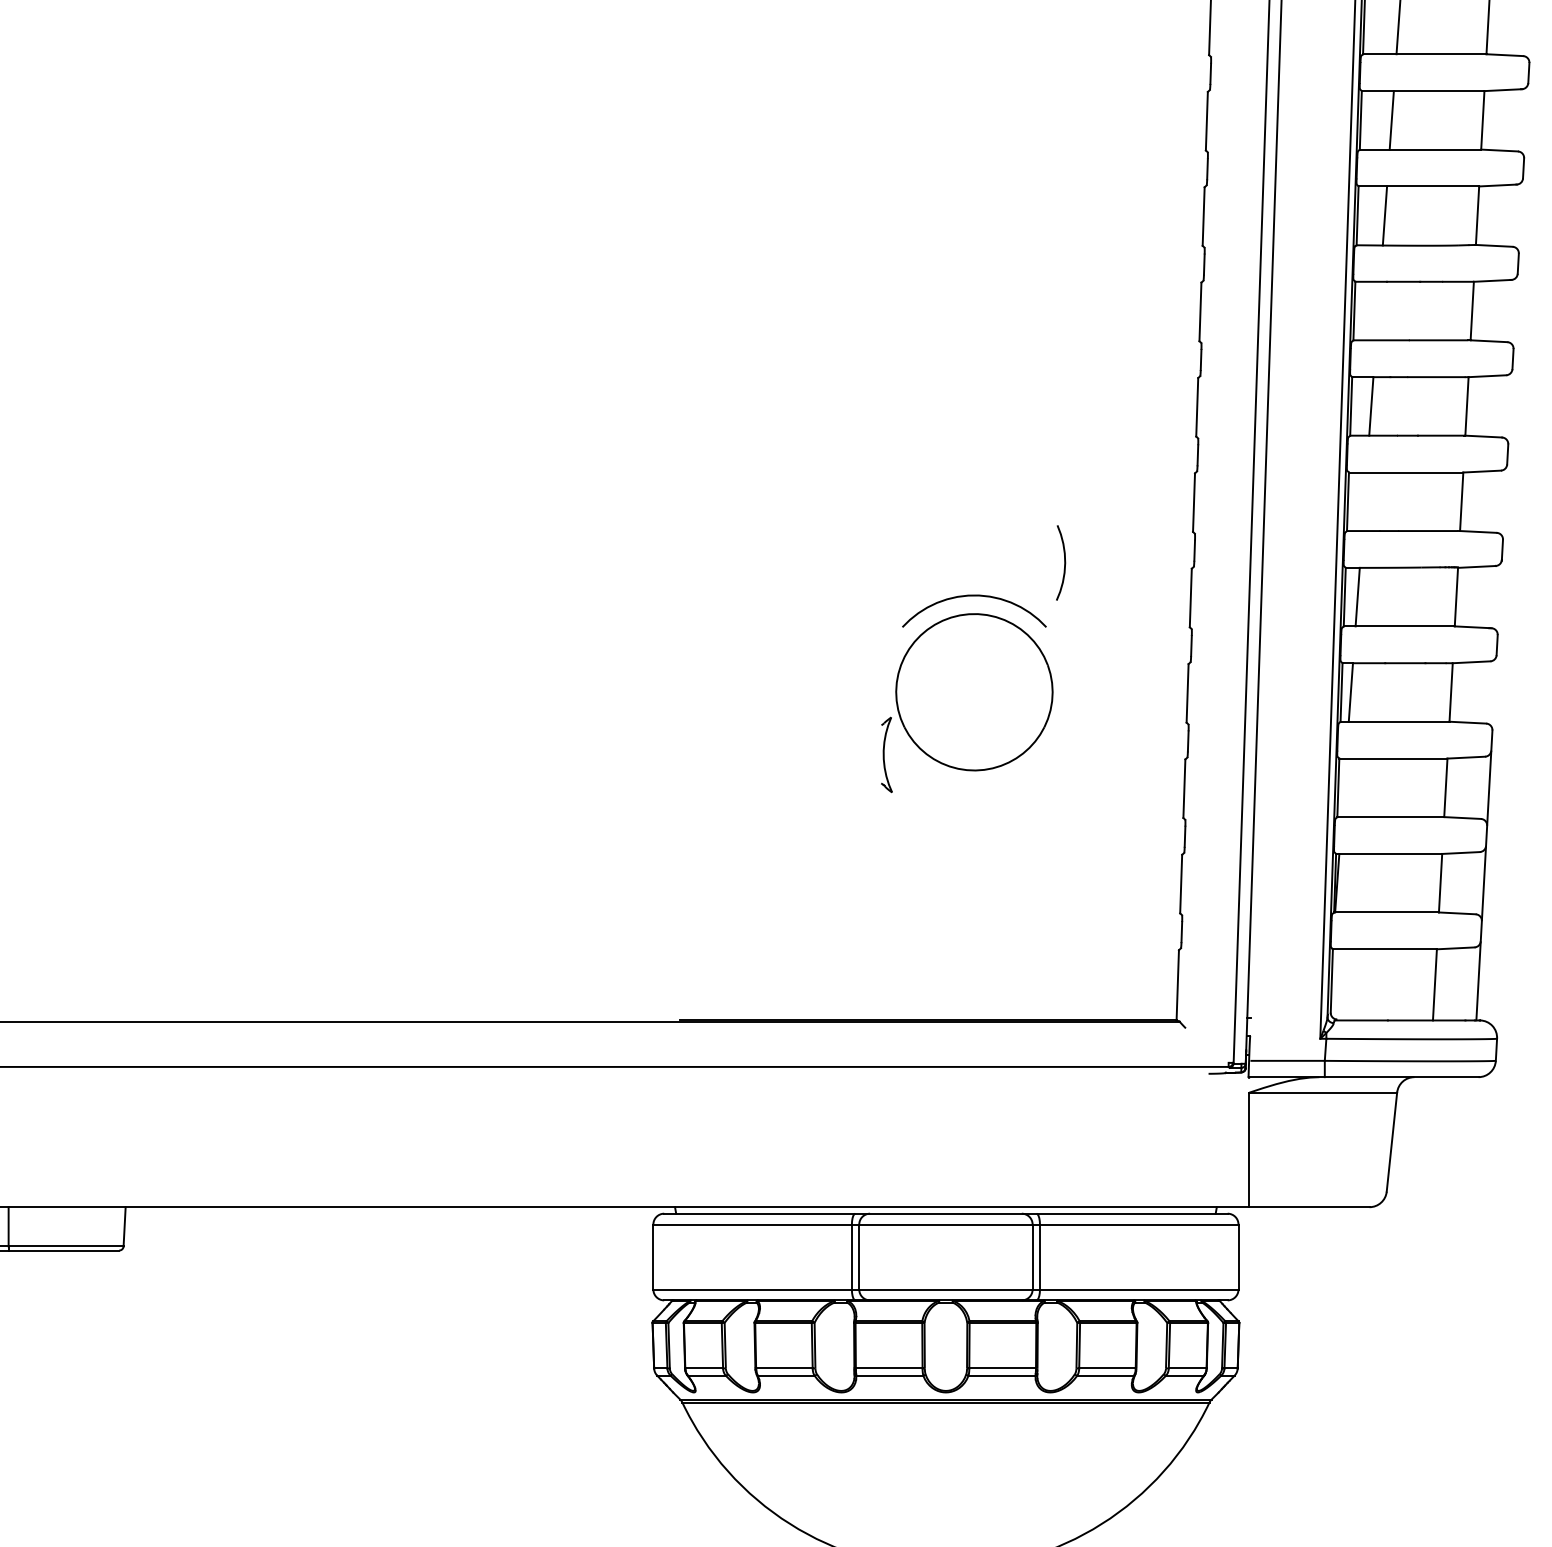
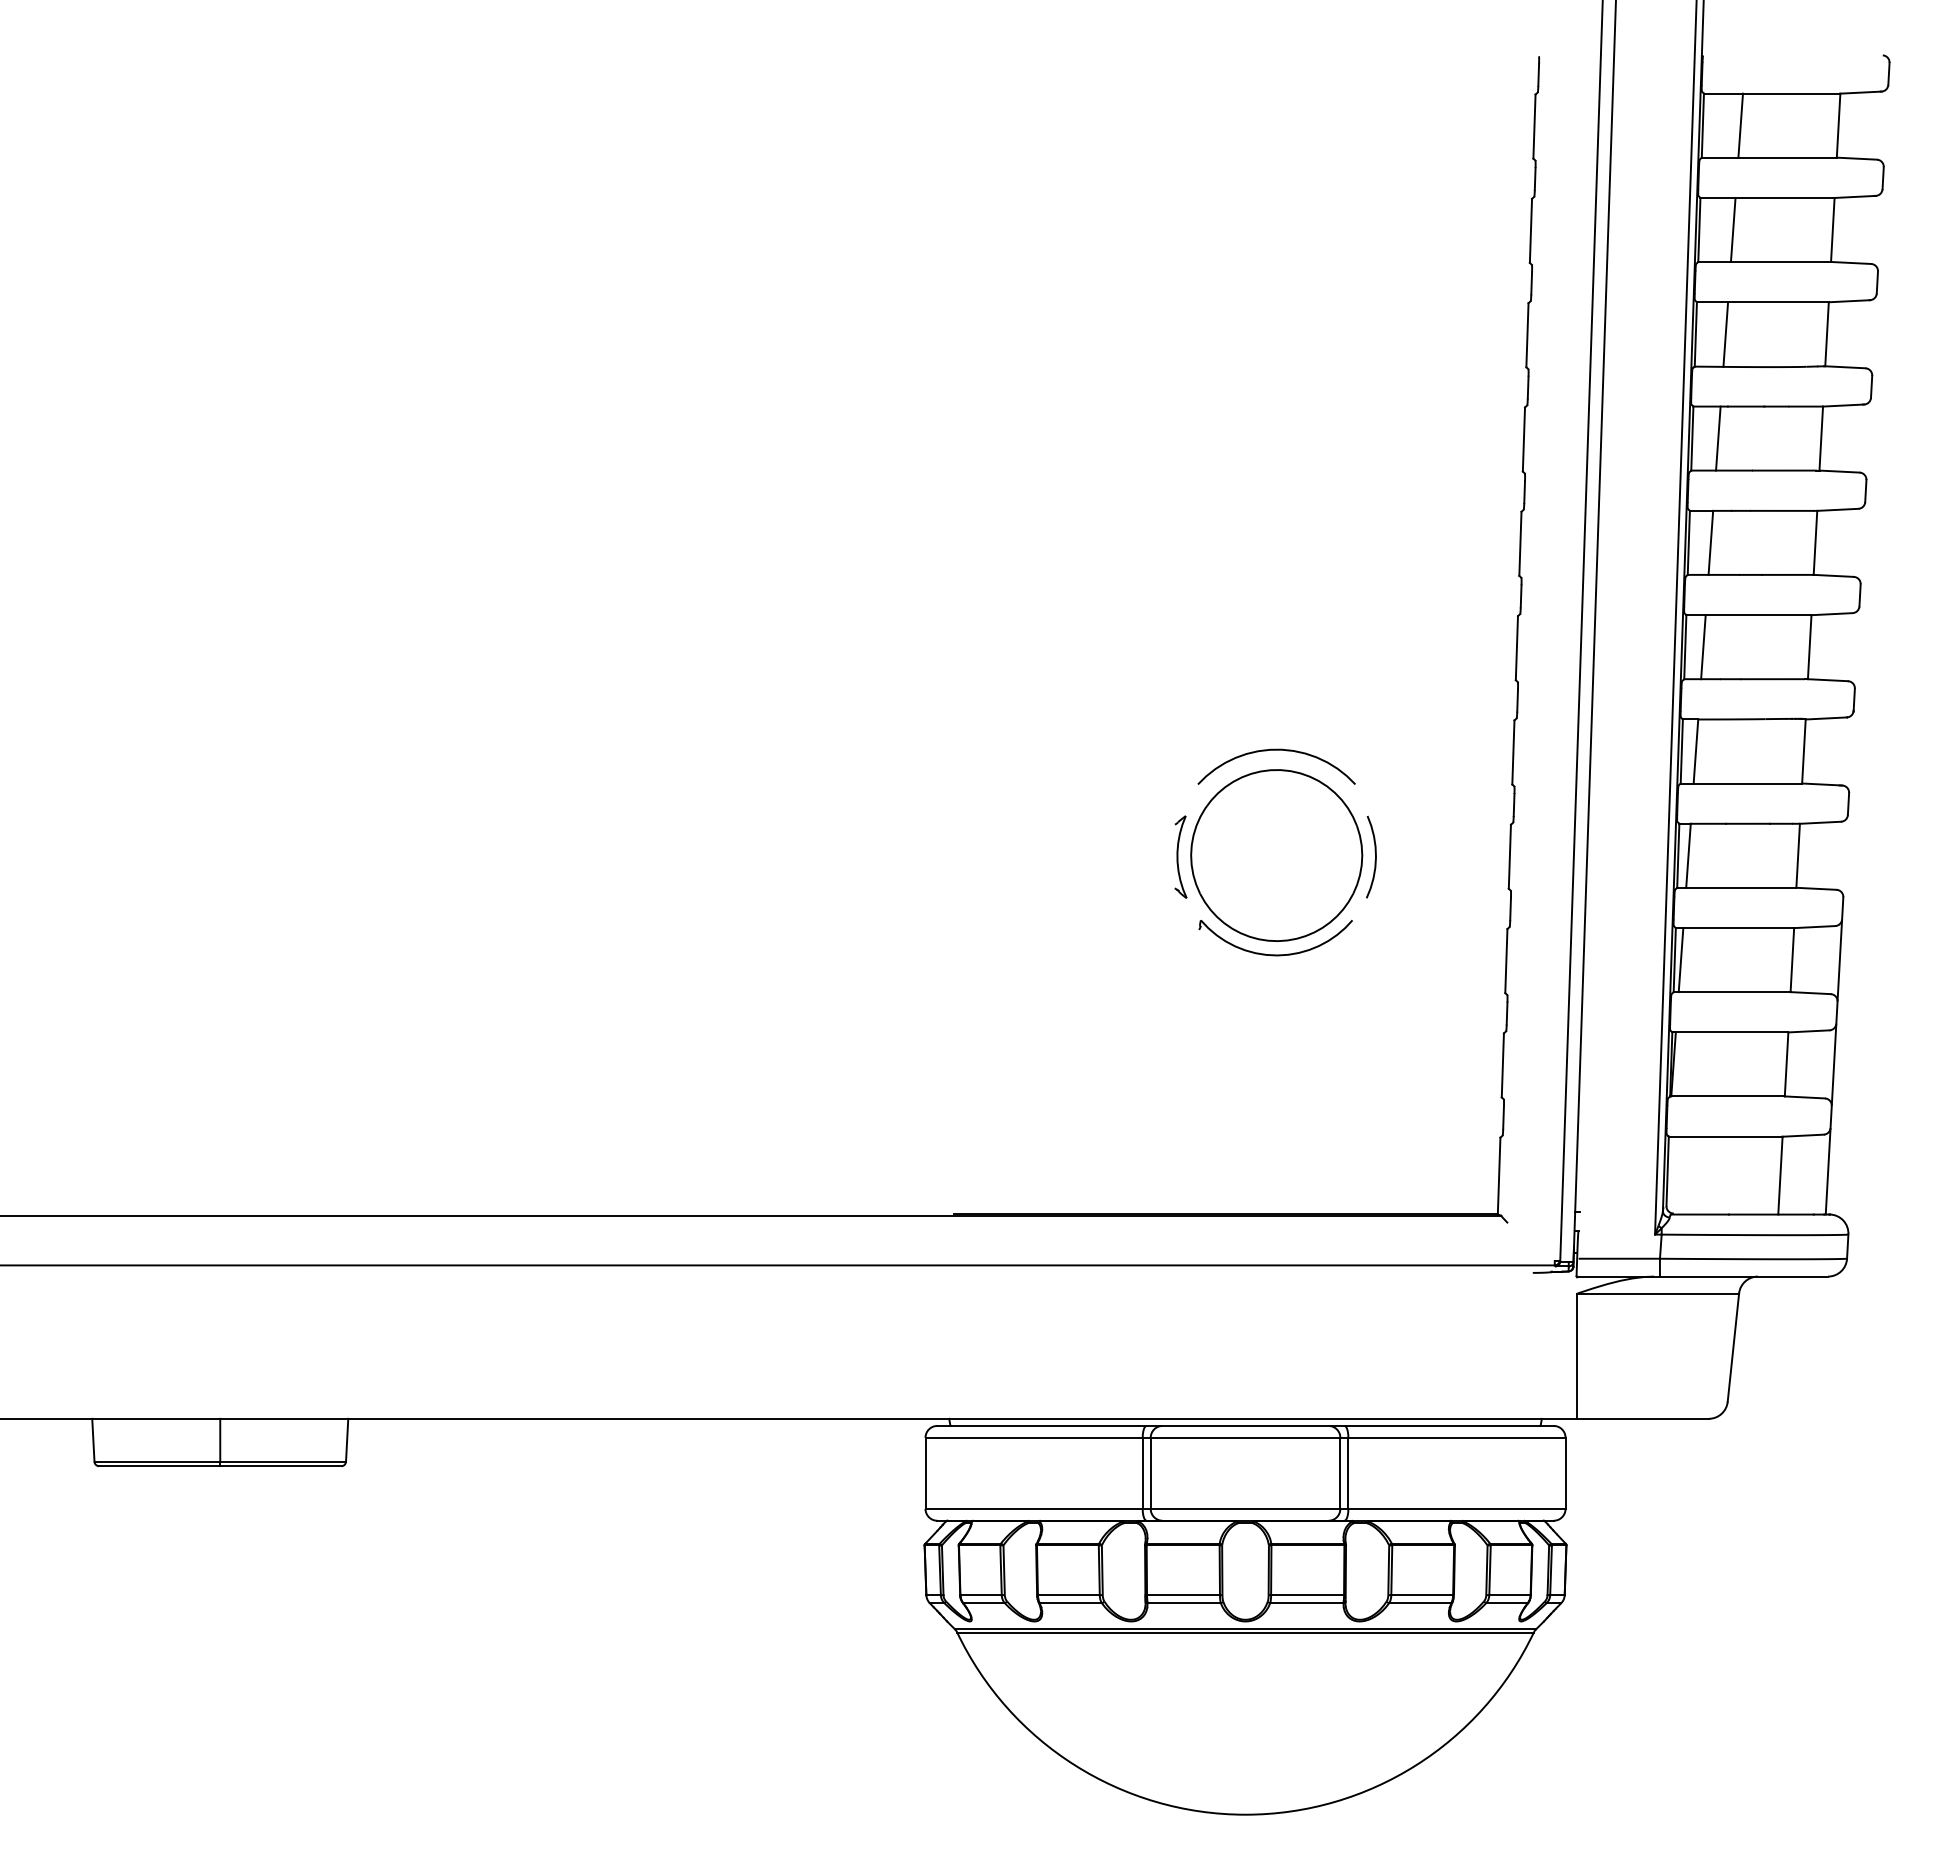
line: (1378, 310) -> (1718, 438), added
line: (1364, 502) -> (1703, 647), added
curve: (1064, 562) -> (1375, 856), moved
part: (886, 754) -> (1180, 856), moved
part: (973, 782) -> (1275, 954), added
line: (1343, 788) -> (1680, 960), added

